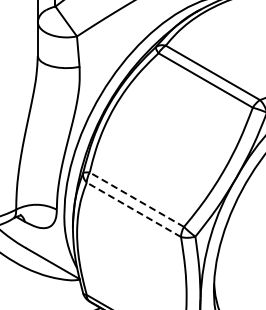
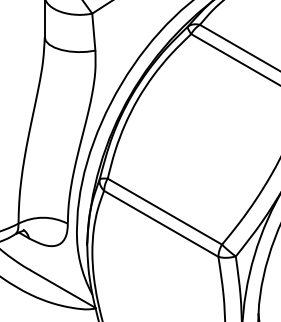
line: (136, 199) -> (164, 211), dashed -> solid
line: (133, 209) -> (160, 223), dashed -> solid

